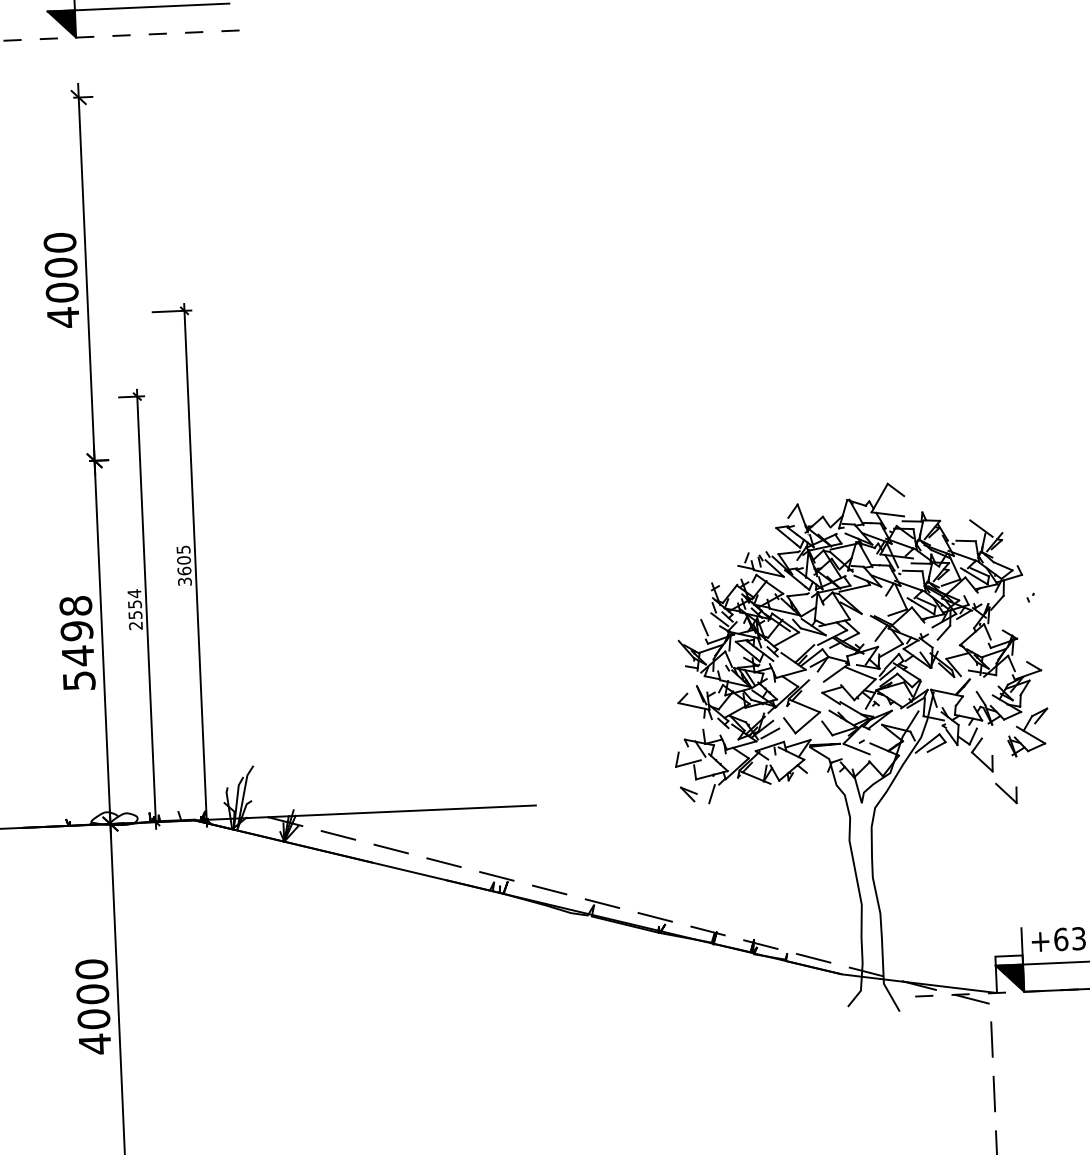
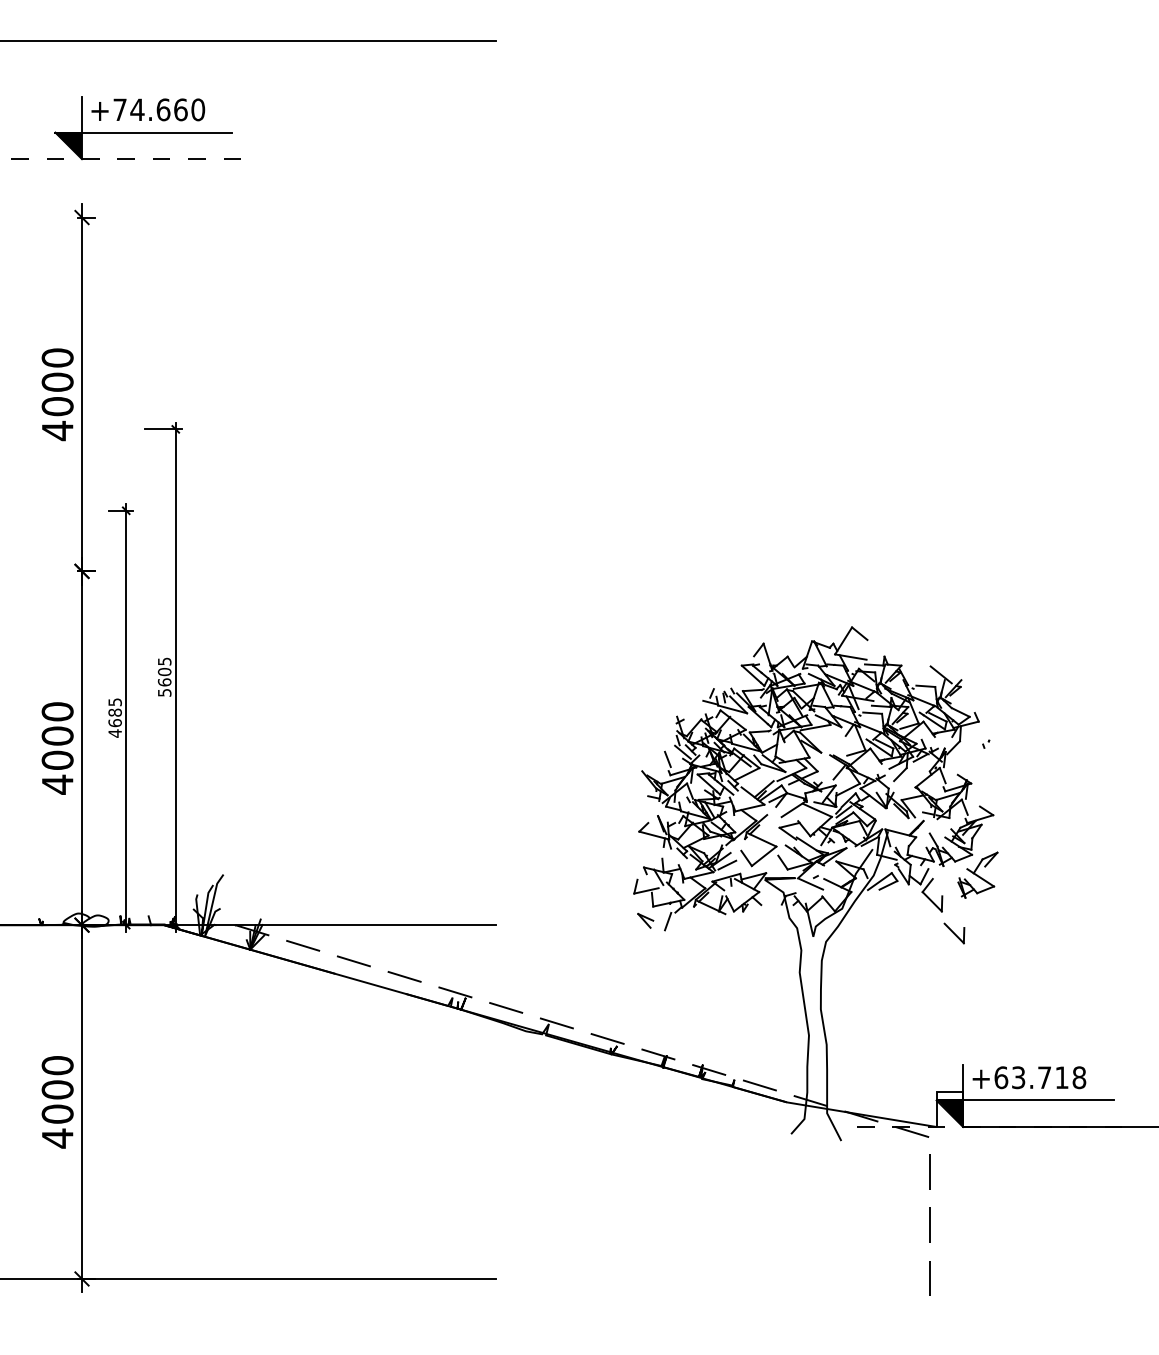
text: (183, 581) -> (163, 692), 3605 -> 5605
text: (134, 609) -> (114, 717), 2554 -> 4685
text: (77, 643) -> (57, 748), 5498 -> 4000

